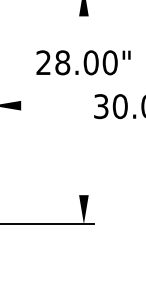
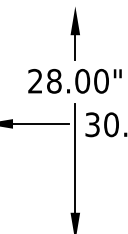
line: (83, 28) -> (74, 47), added
line: (49, 105) -> (41, 123), added
line: (83, 140) -> (74, 158), added

